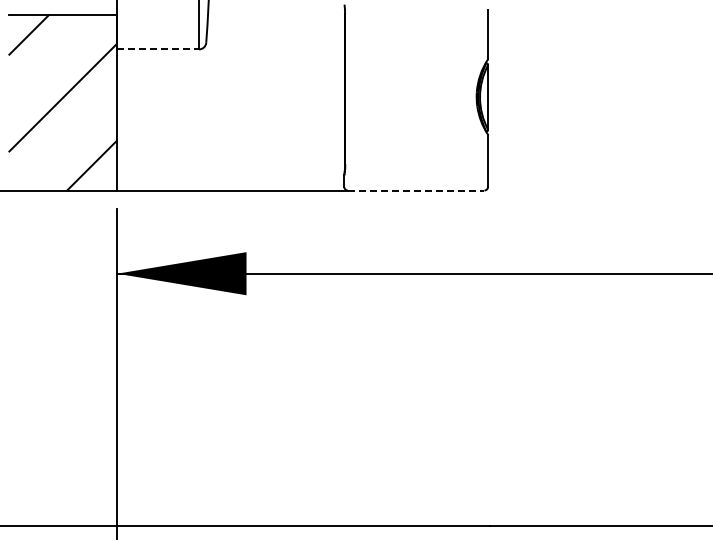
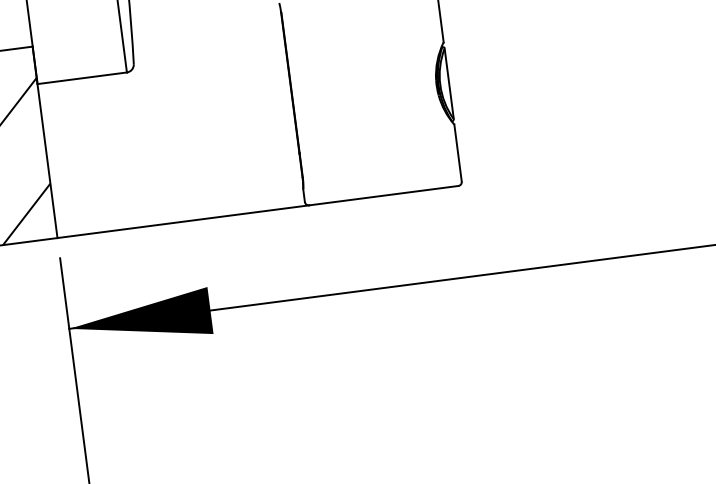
line: (158, 49) -> (82, 78), dashed -> solid
line: (416, 190) -> (384, 195), dashed -> solid

